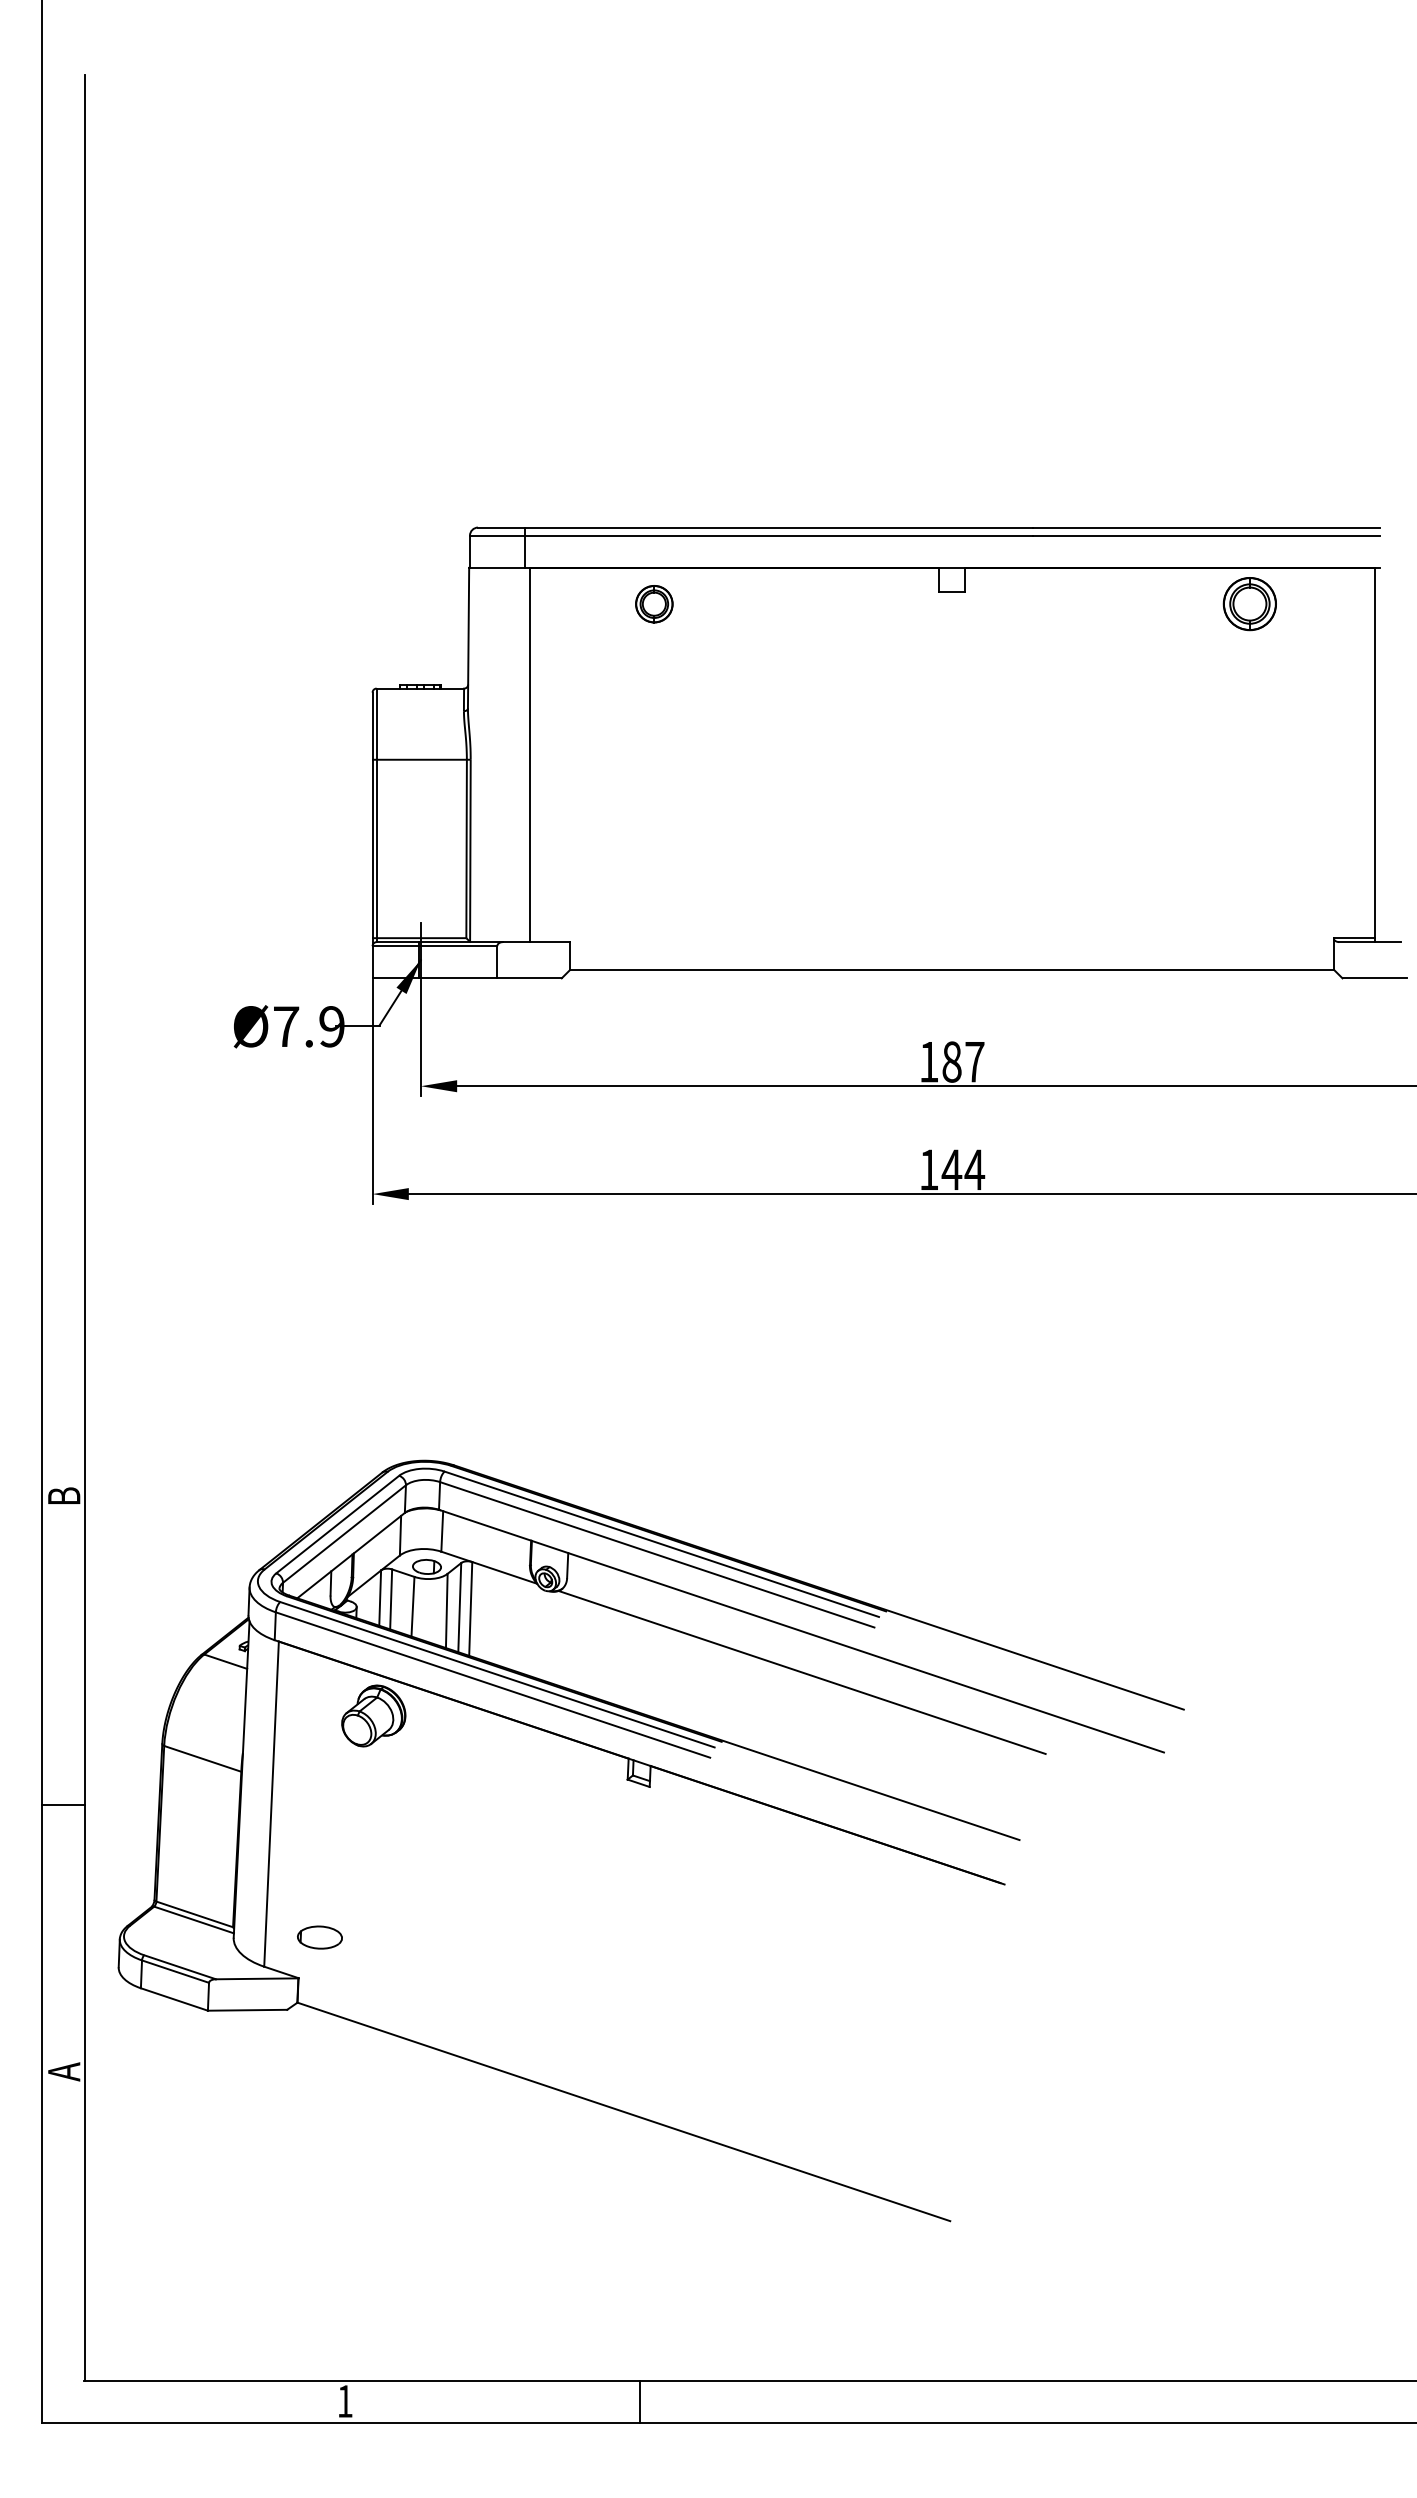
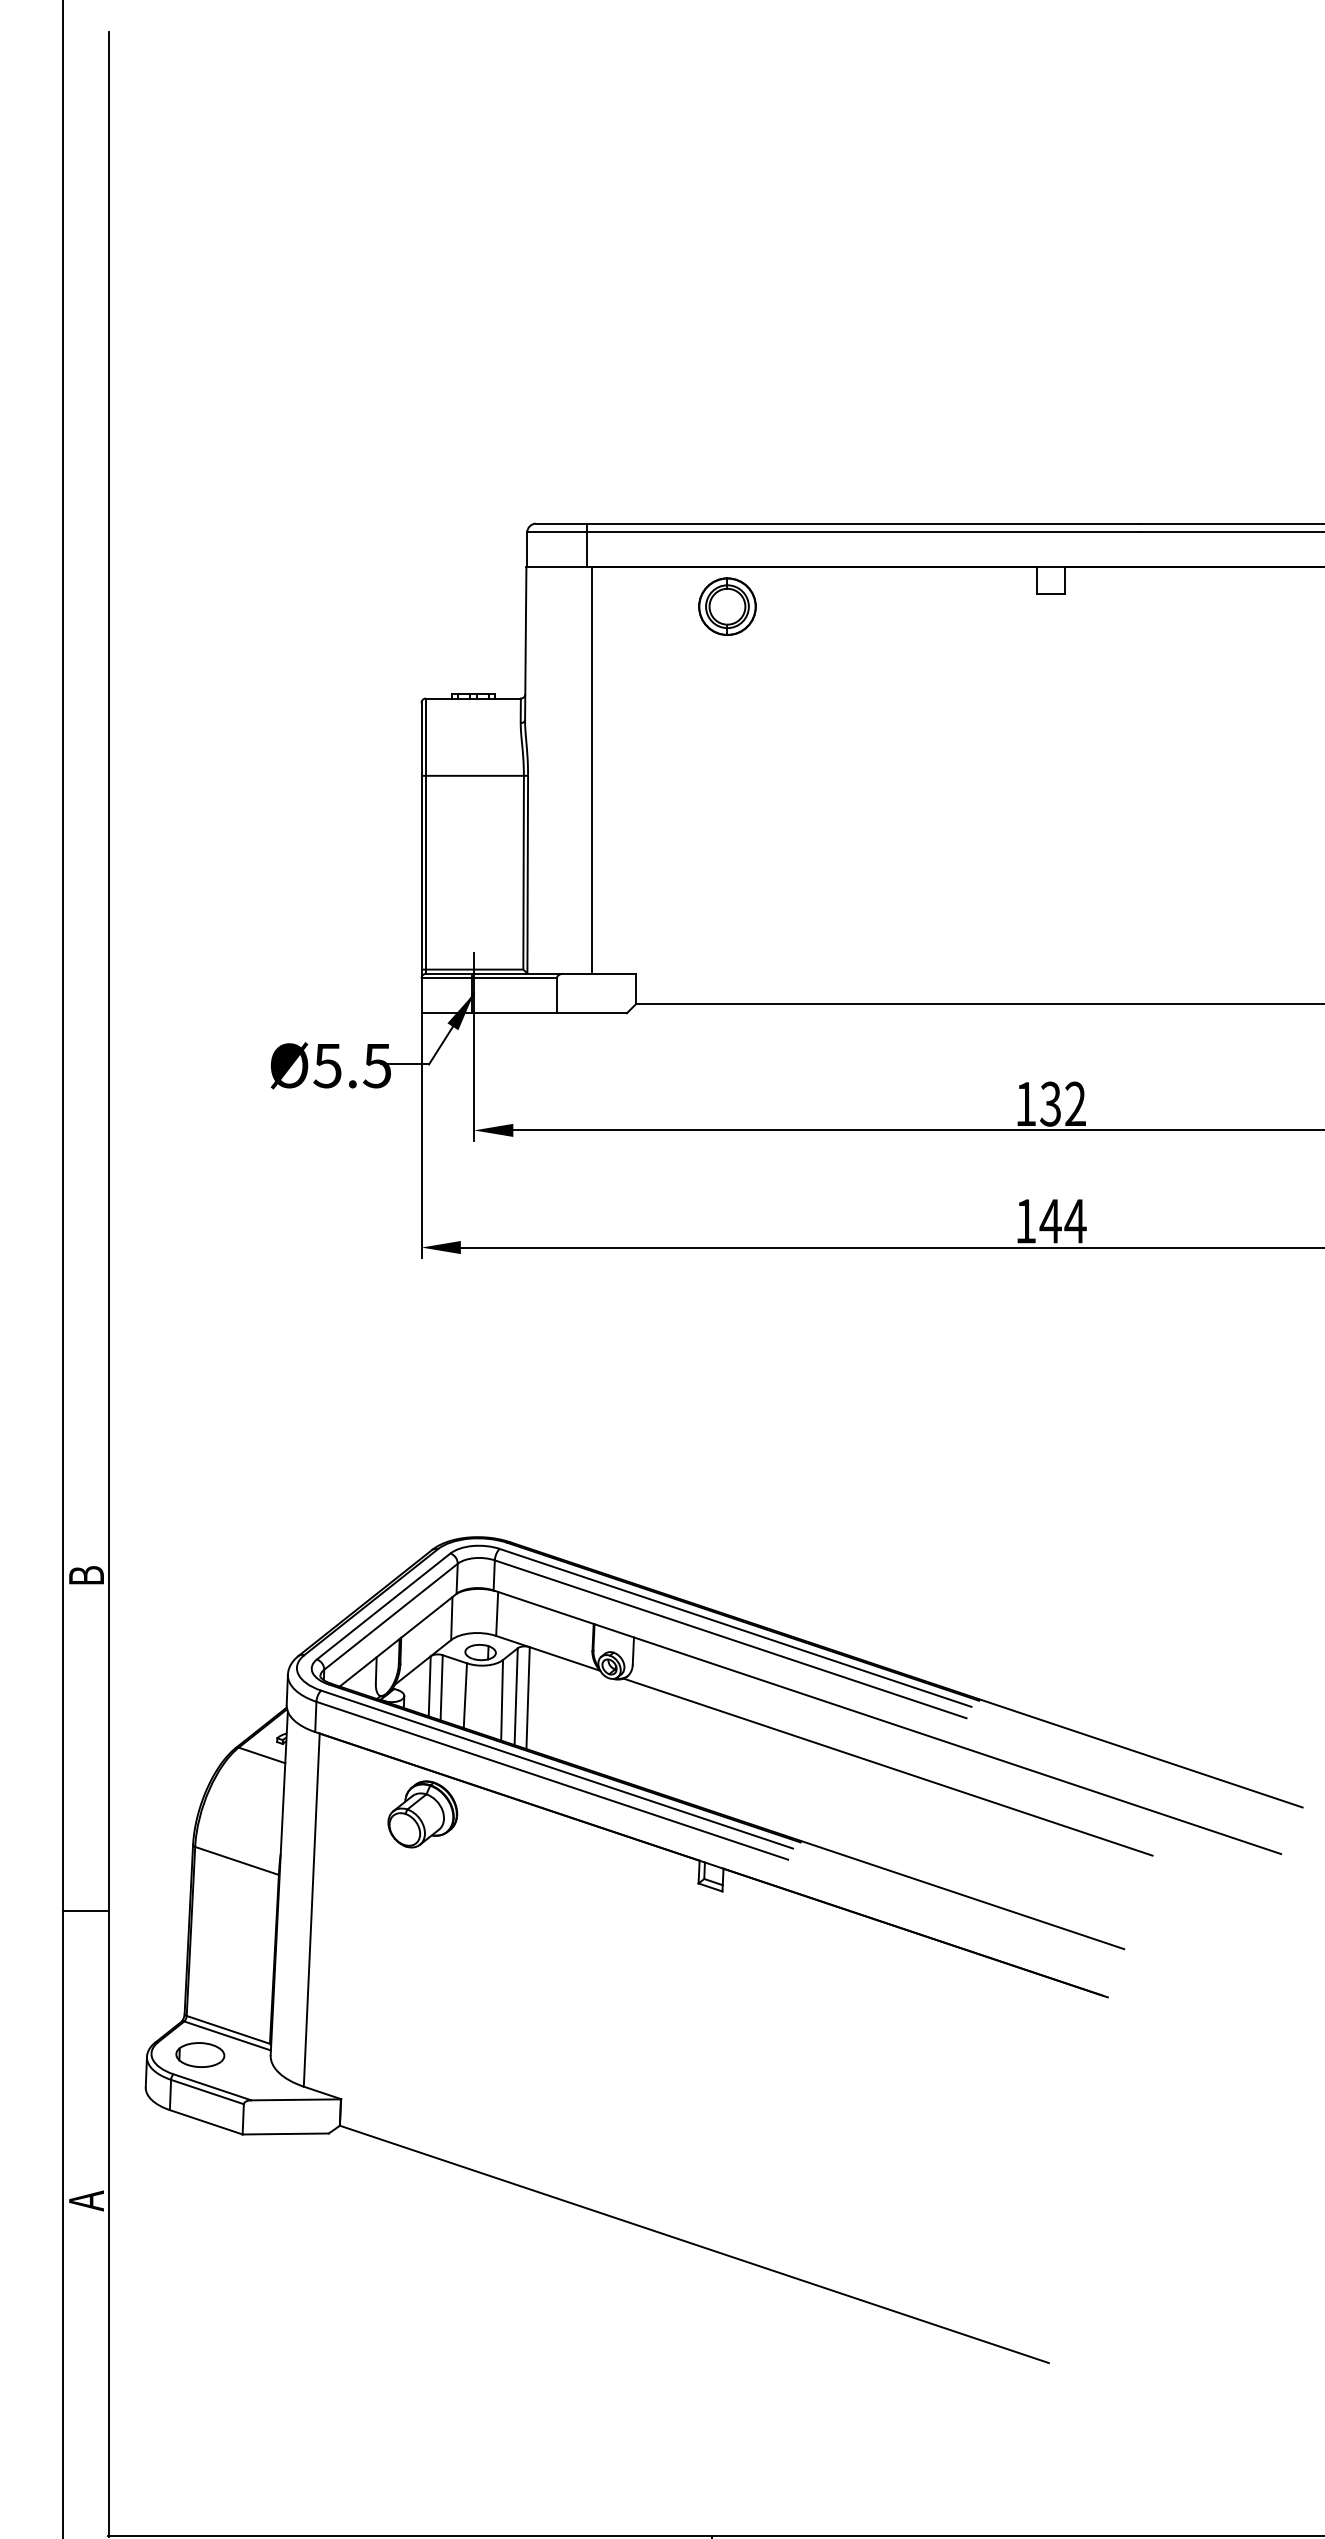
part: (654, 604) -> (727, 607), size x1.43
text: (308, 1026) -> (351, 1065), Ø7.9 -> Ø5.5
text: (963, 1061) -> (1063, 1103), 187 -> 132
part: (319, 1937) -> (199, 2054), moved

